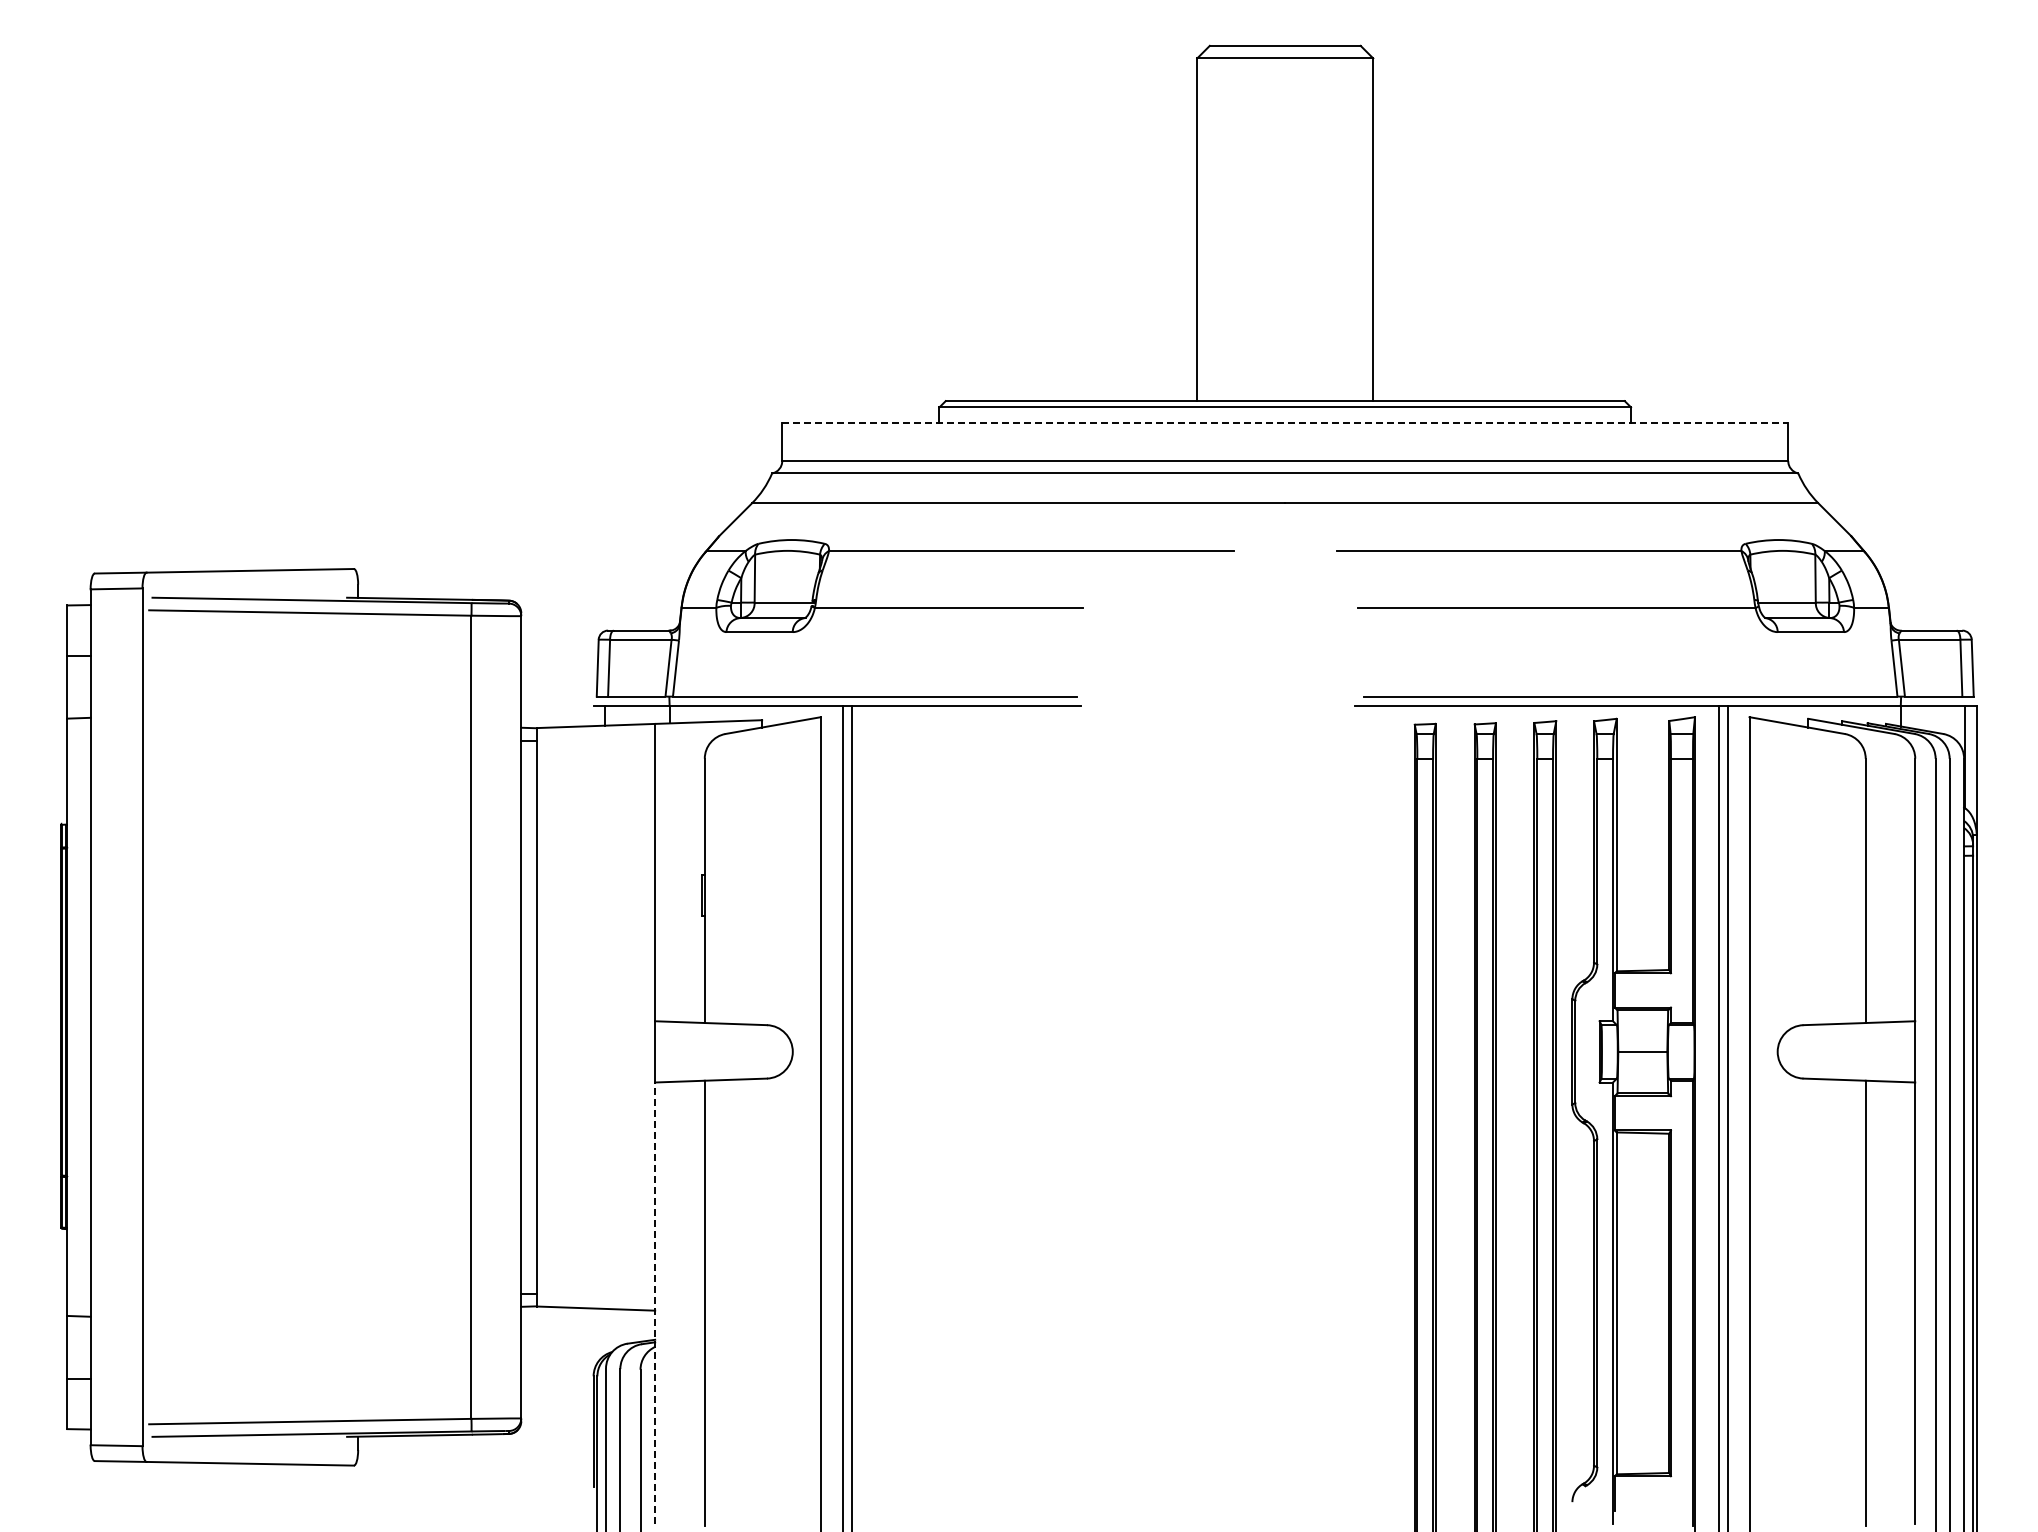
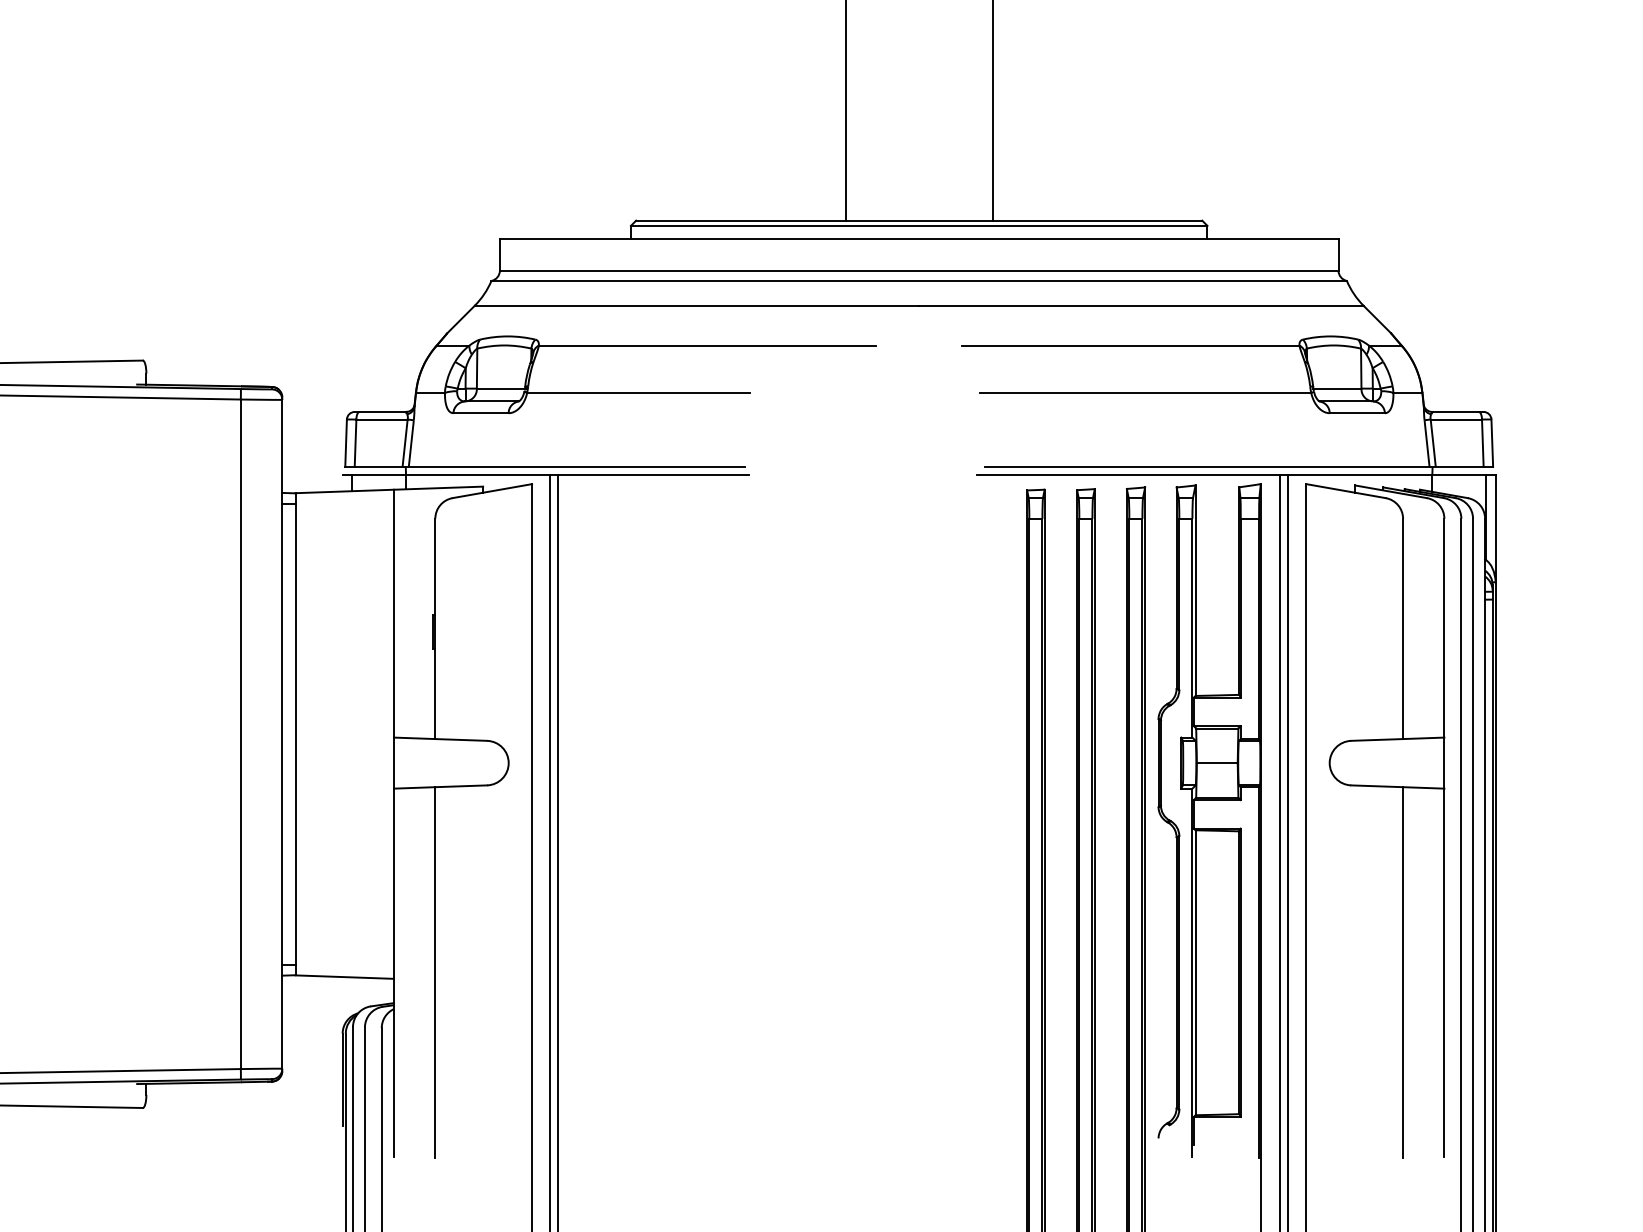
line: (1285, 423) -> (919, 239), dashed -> solid
line: (655, 1303) -> (394, 972), dashed -> solid

